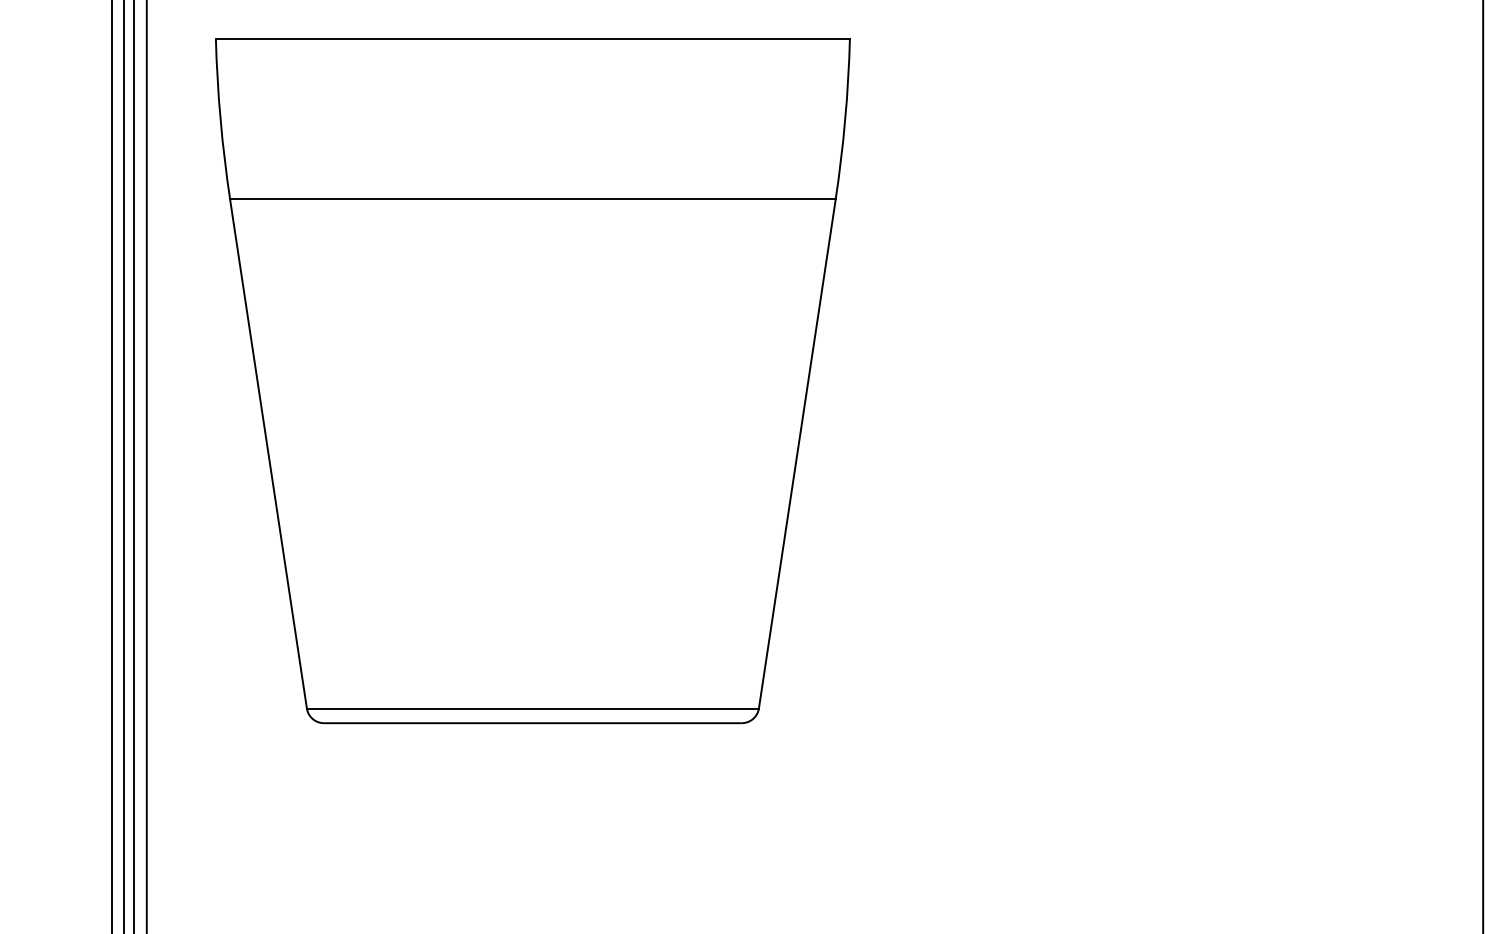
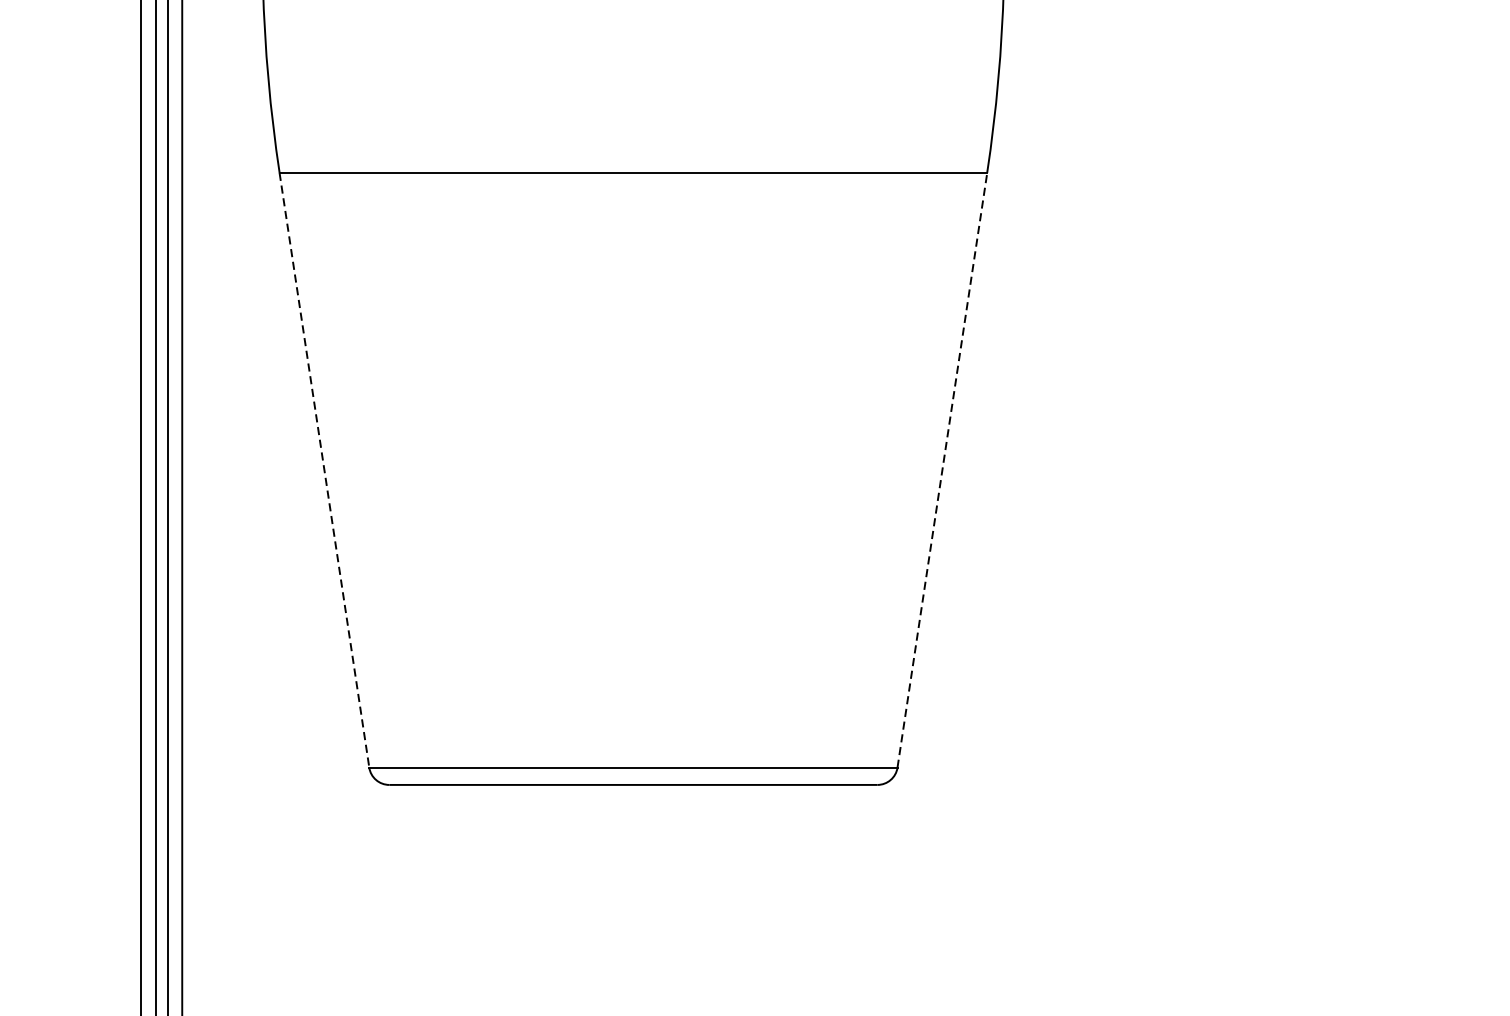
line: (797, 453) -> (942, 469), solid -> dashed
line: (268, 454) -> (324, 470), solid -> dashed

